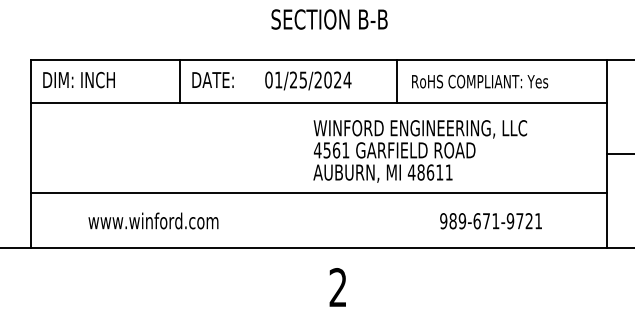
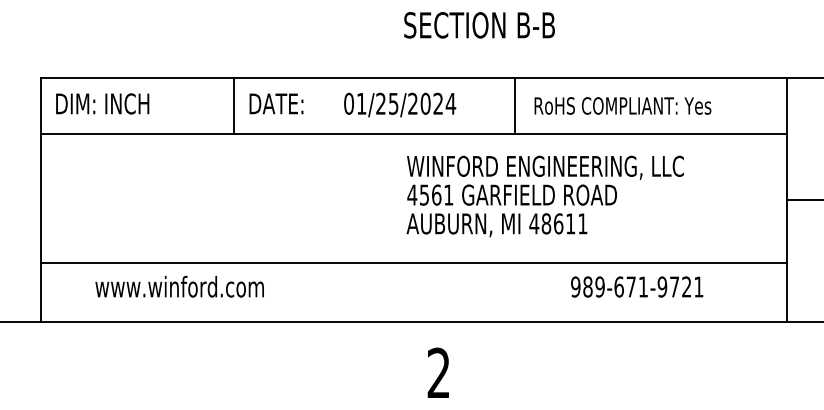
text: (329, 19) -> (479, 25), moved
line: (318, 192) -> (413, 262), moved
text: (153, 220) -> (179, 286), moved

